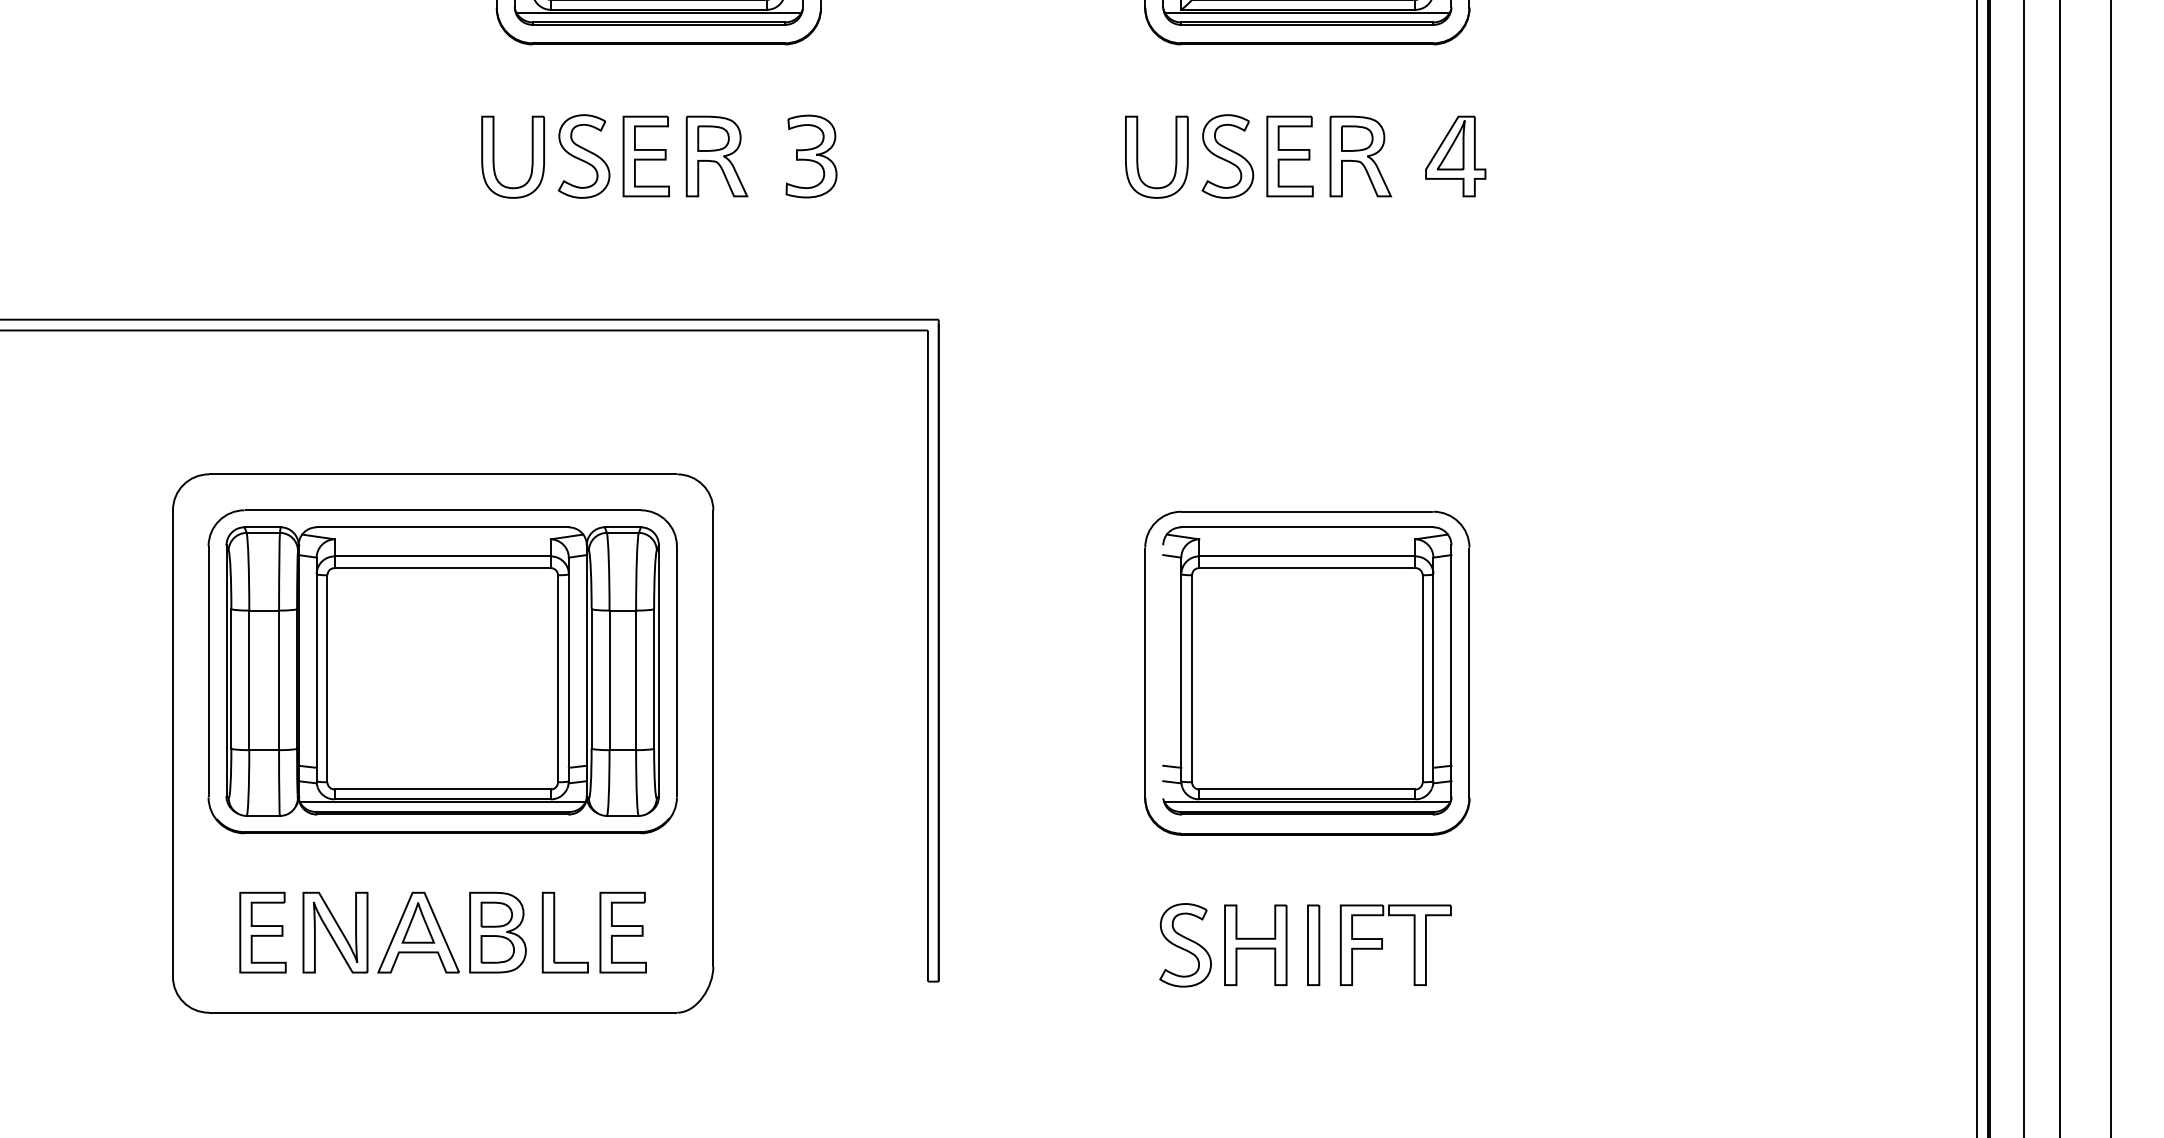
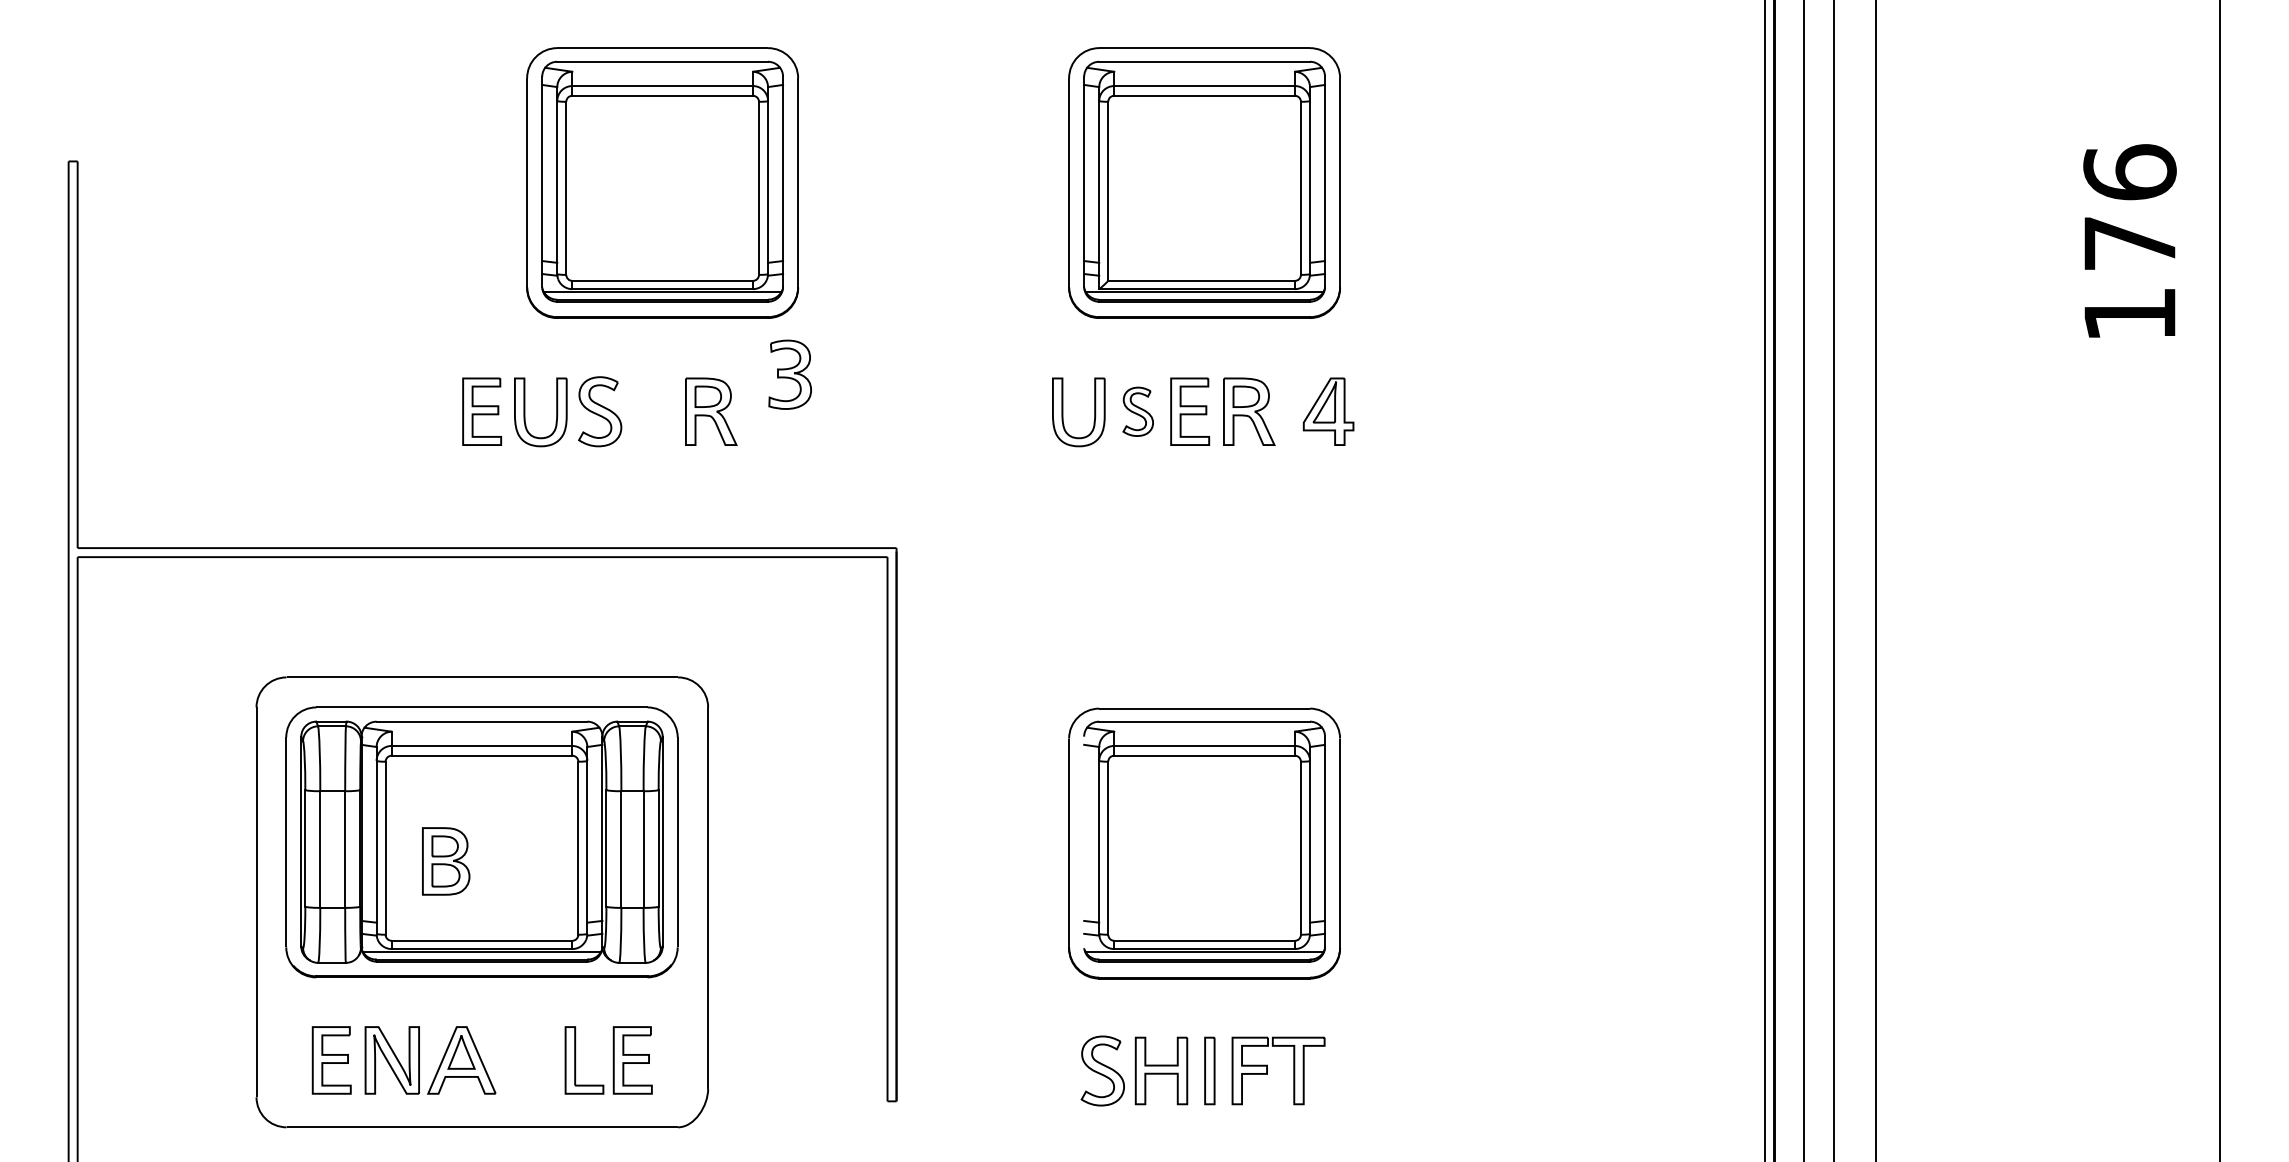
part: (646, 156) -> (482, 411), moved
part: (810, 156) -> (789, 374), moved
part: (1228, 156) -> (1138, 411), size x0.7
part: (498, 932) -> (446, 861), moved

